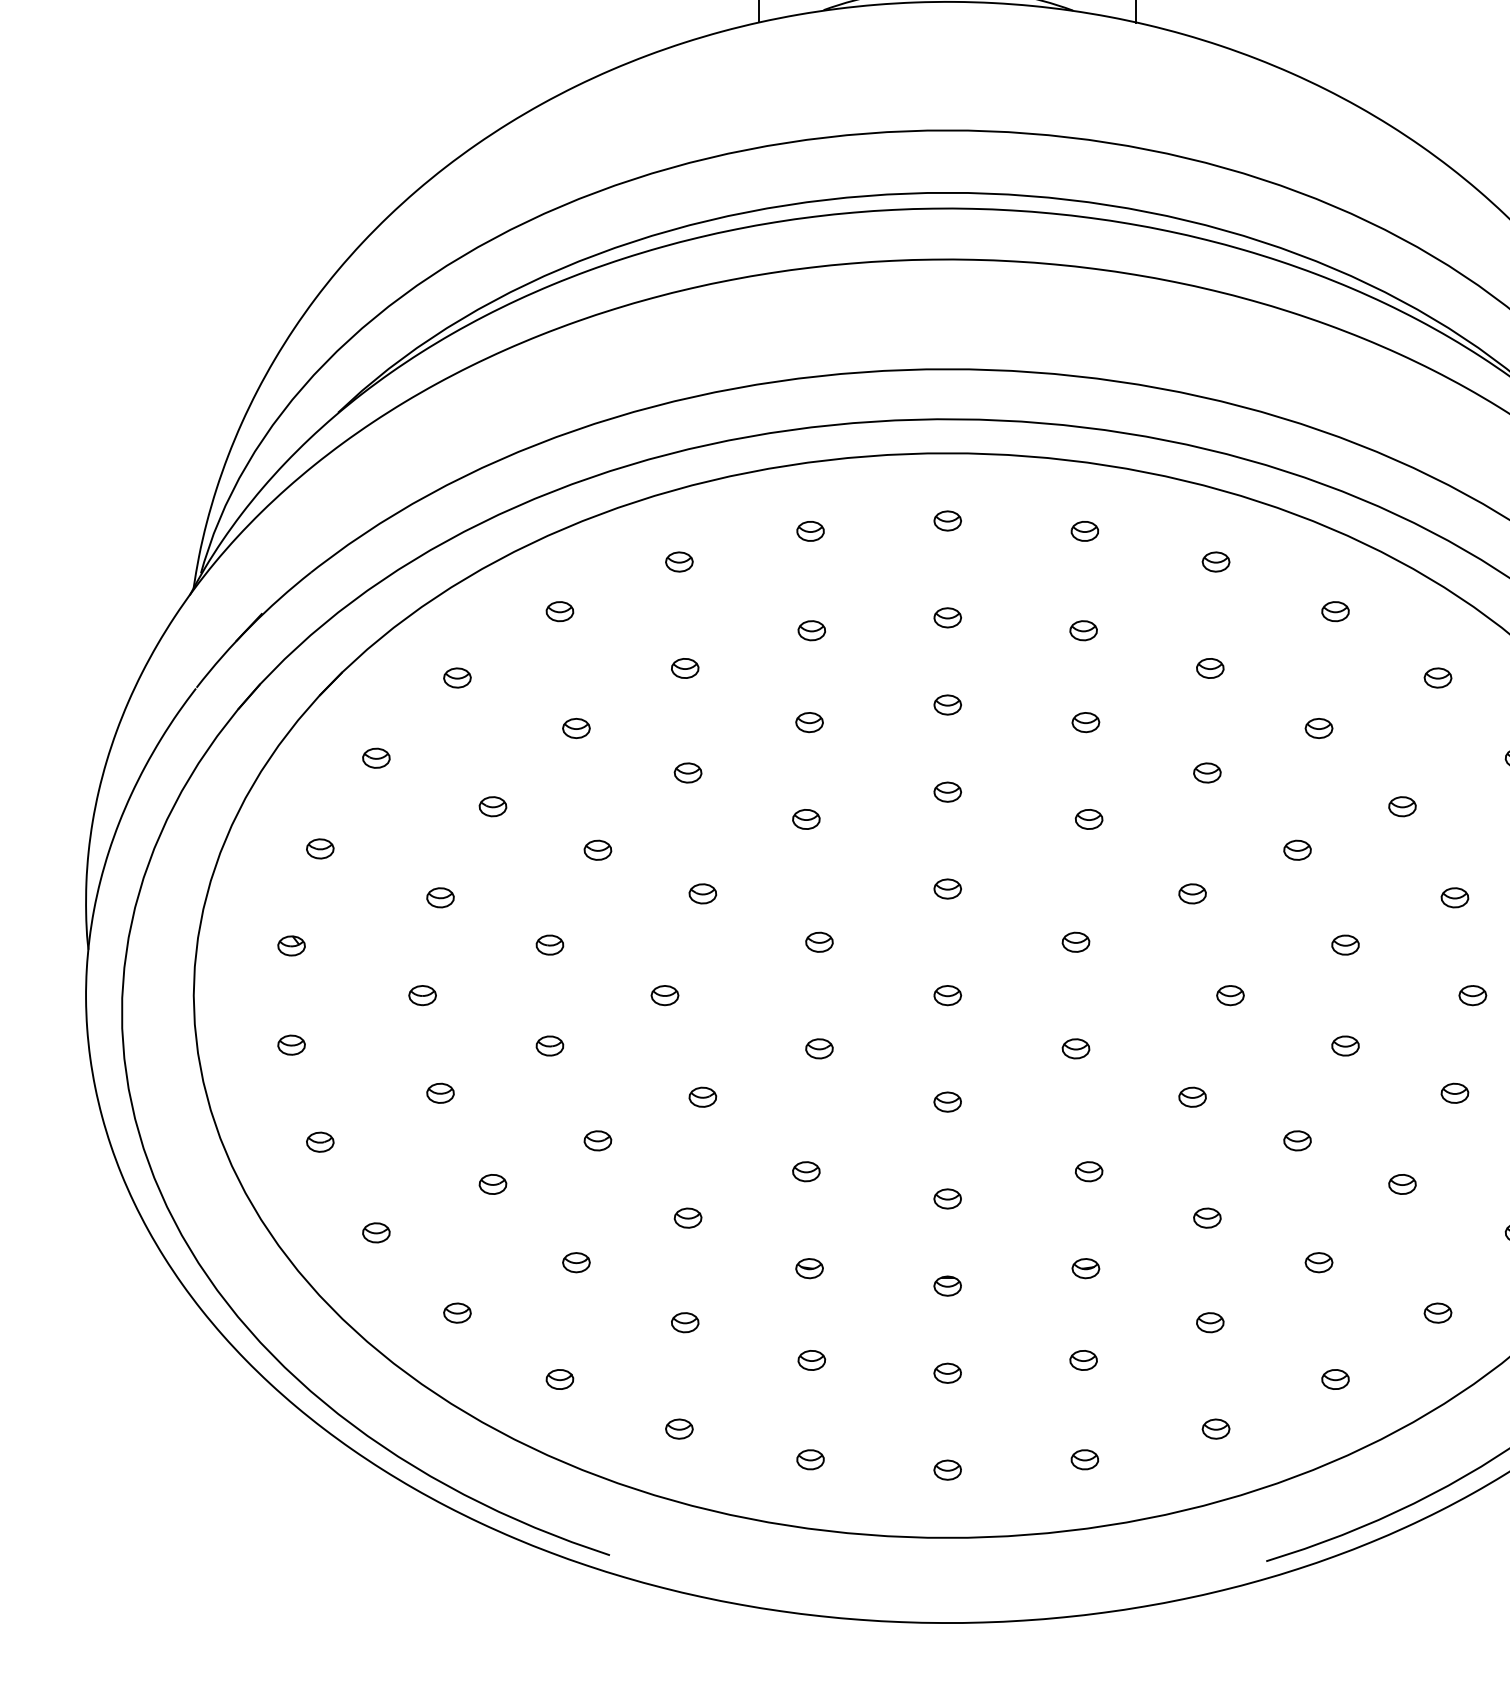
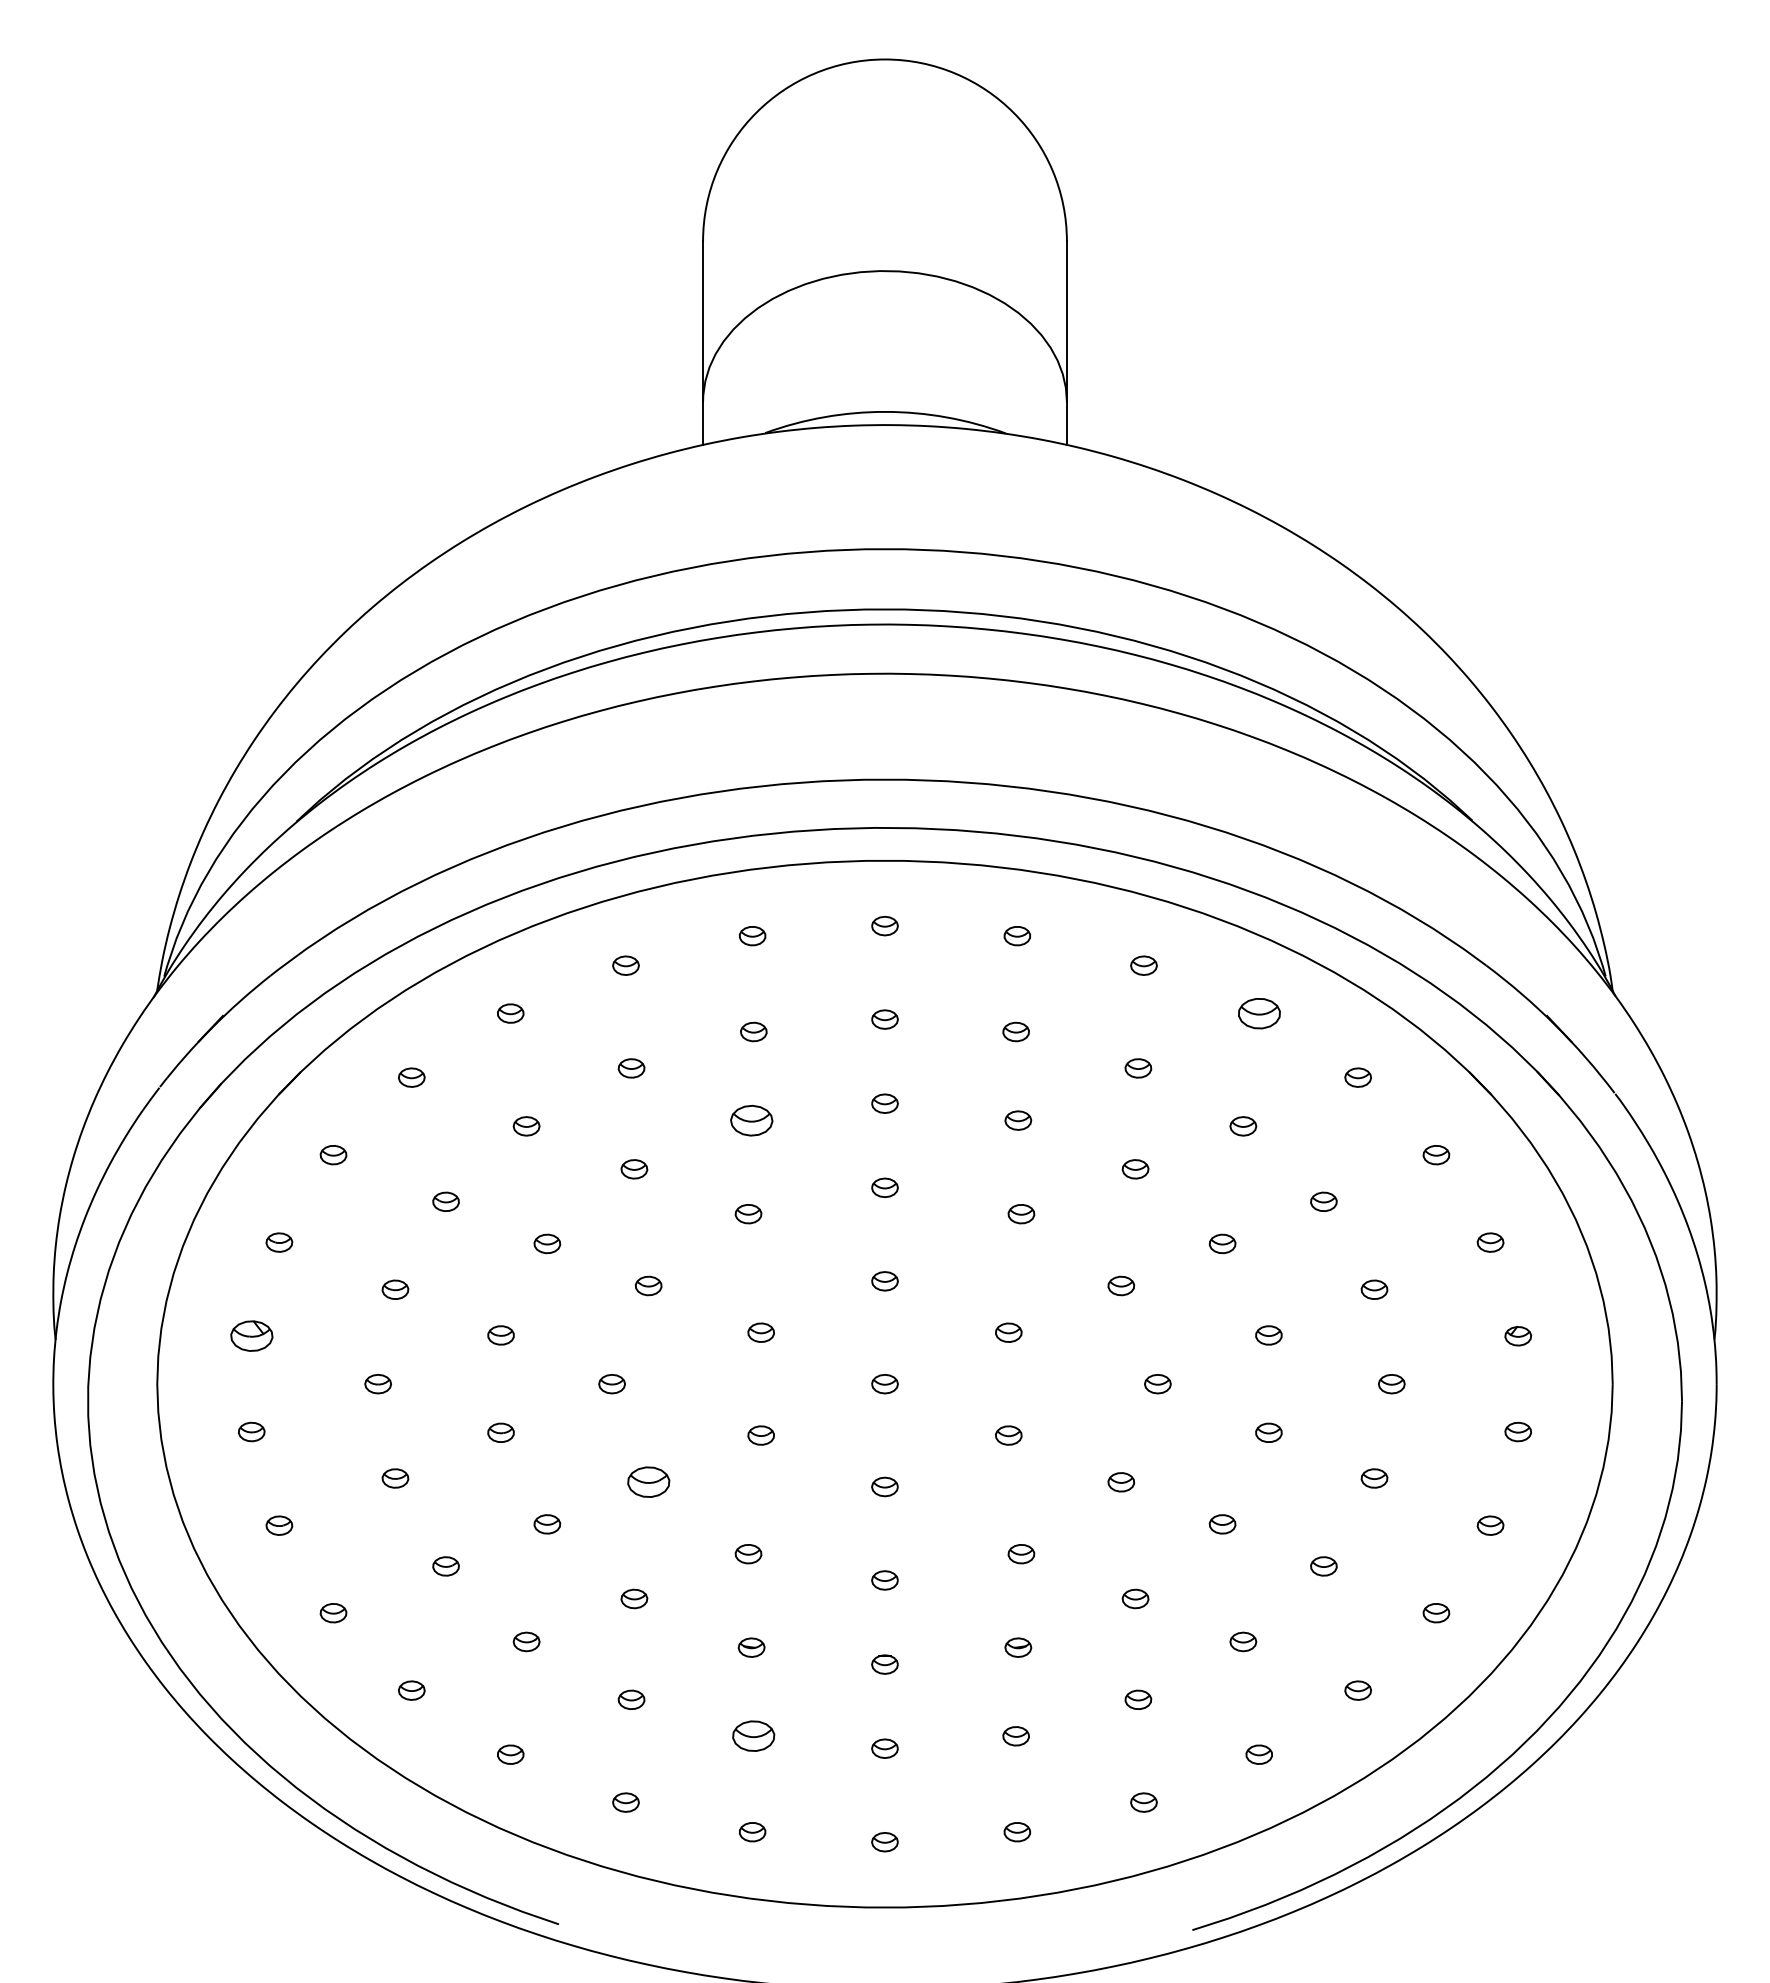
part: (1334, 611) -> (1258, 1013), size x1.6
part: (809, 722) -> (751, 1120), size x1.6
part: (291, 946) -> (251, 1336), size x1.6
part: (702, 1097) -> (648, 1482), size x1.6
part: (811, 1360) -> (753, 1736), size x1.6

